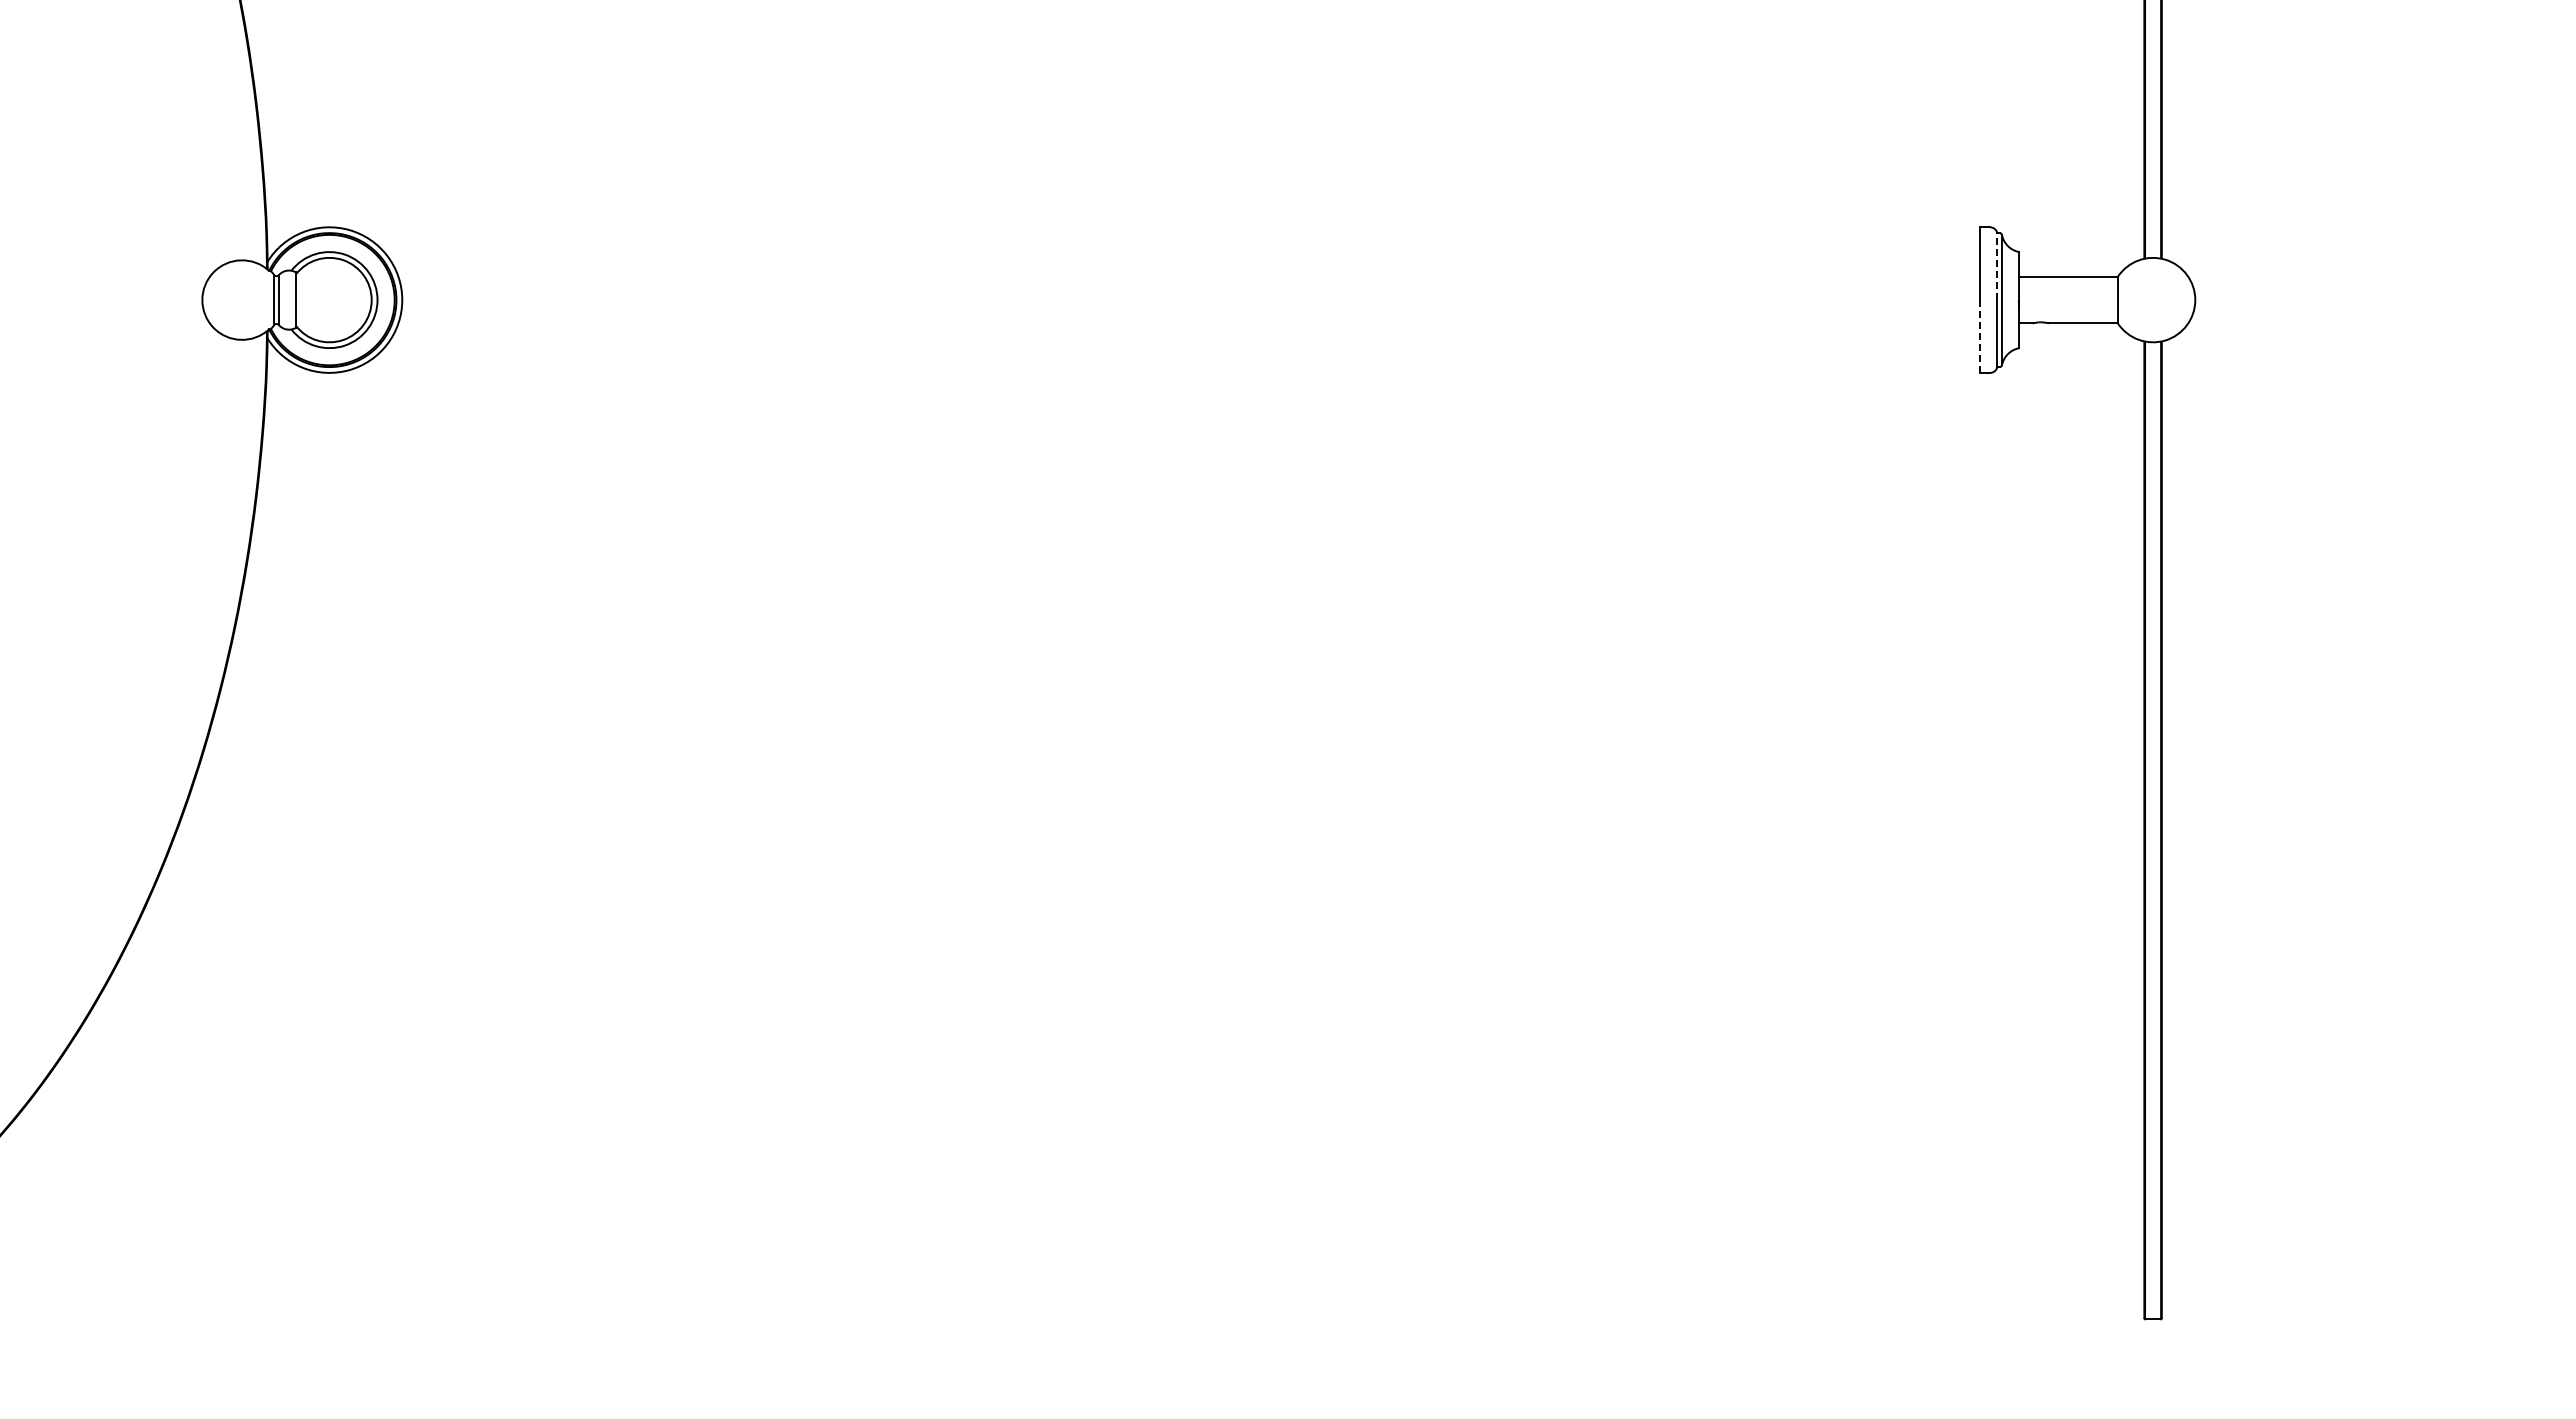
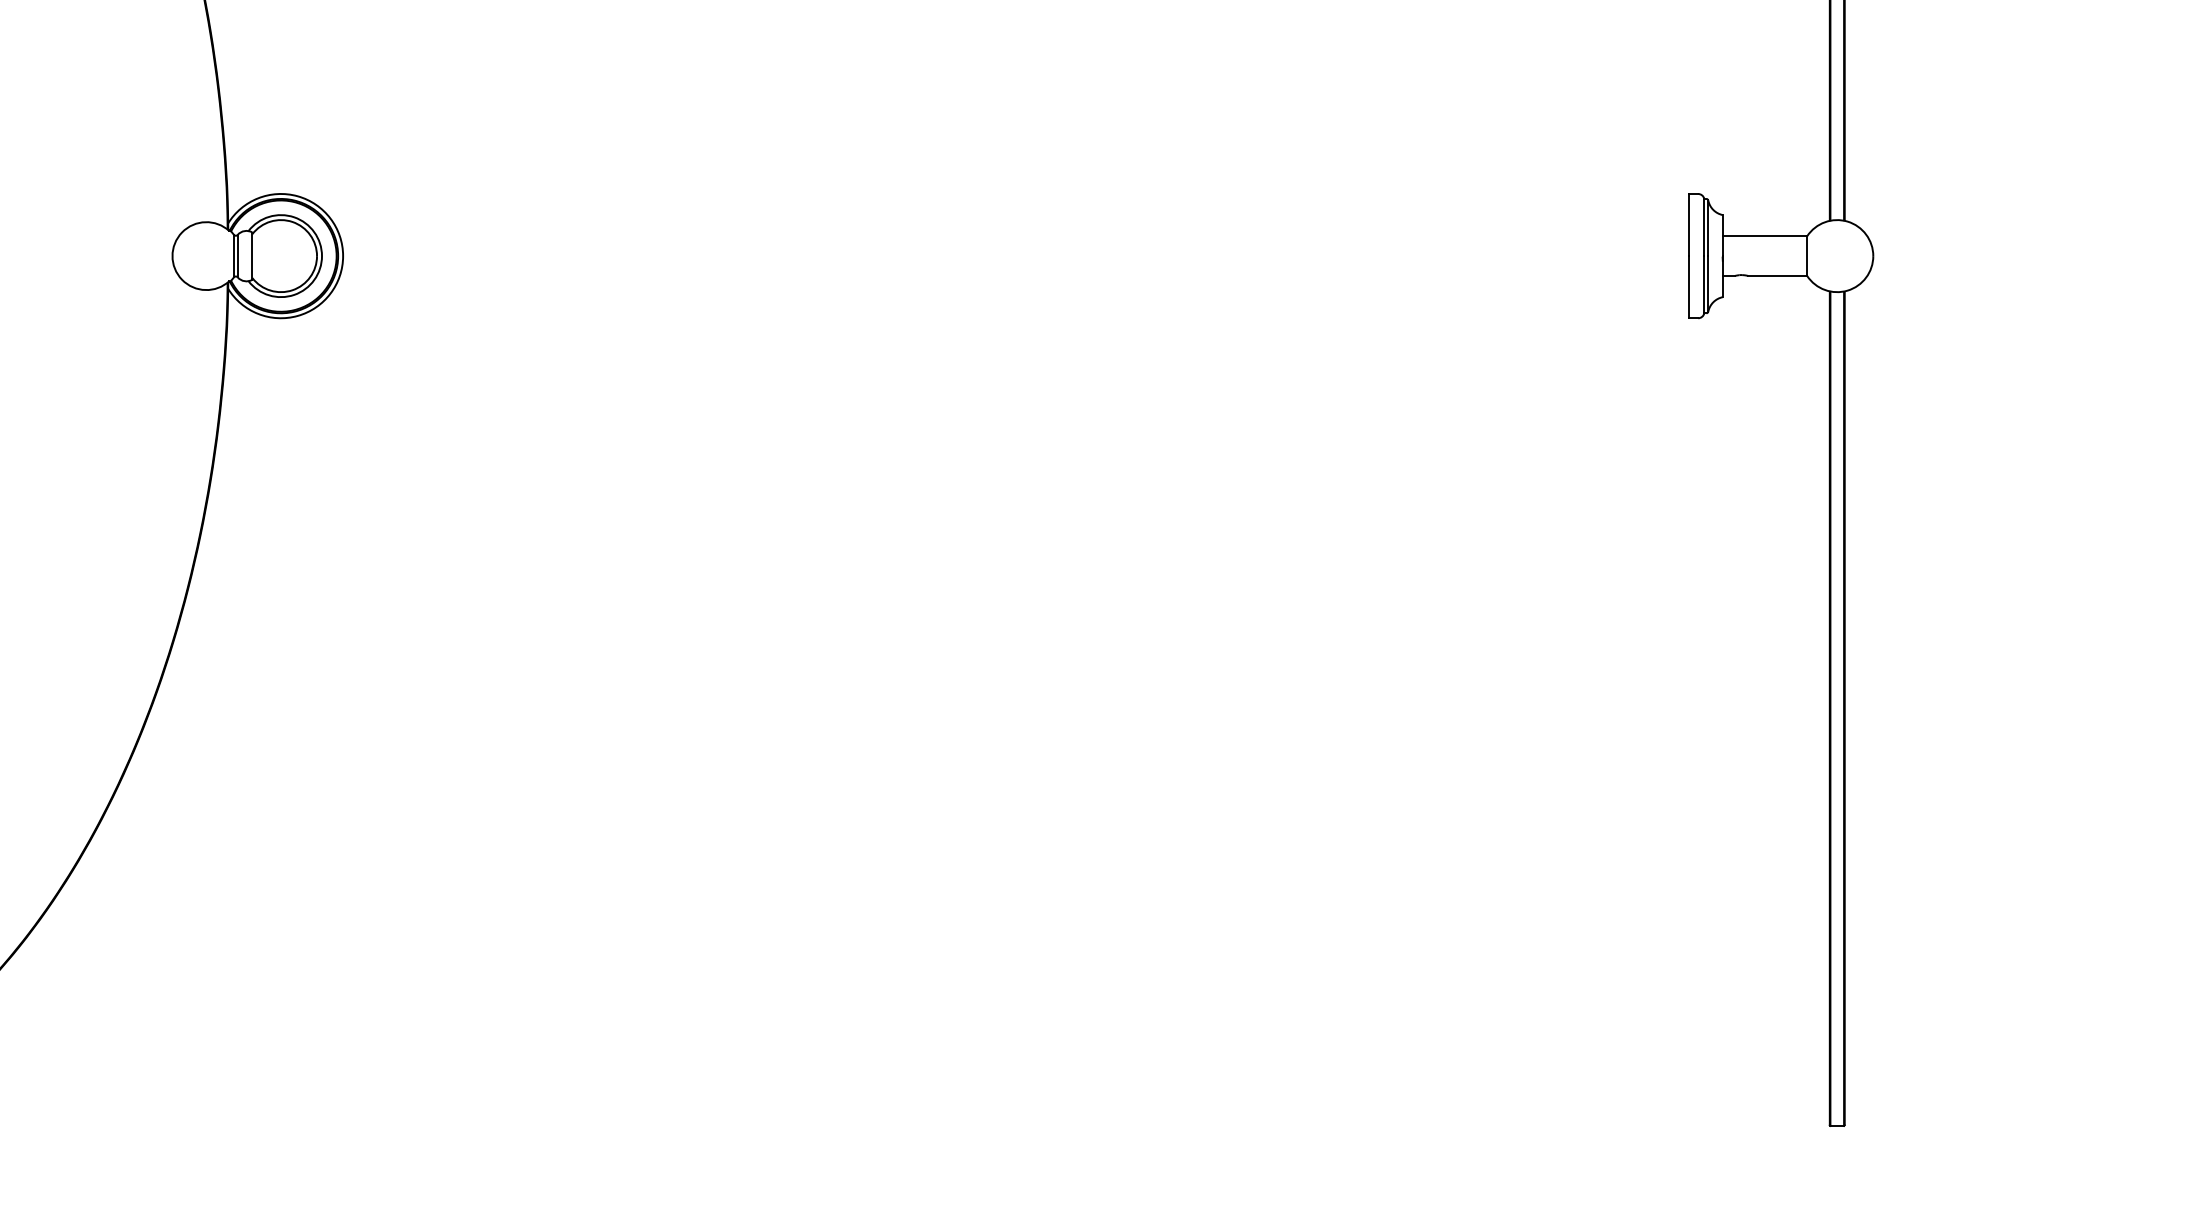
line: (1997, 266) -> (1704, 227), dashed -> solid
line: (1979, 336) -> (1689, 287), dashed -> solid

